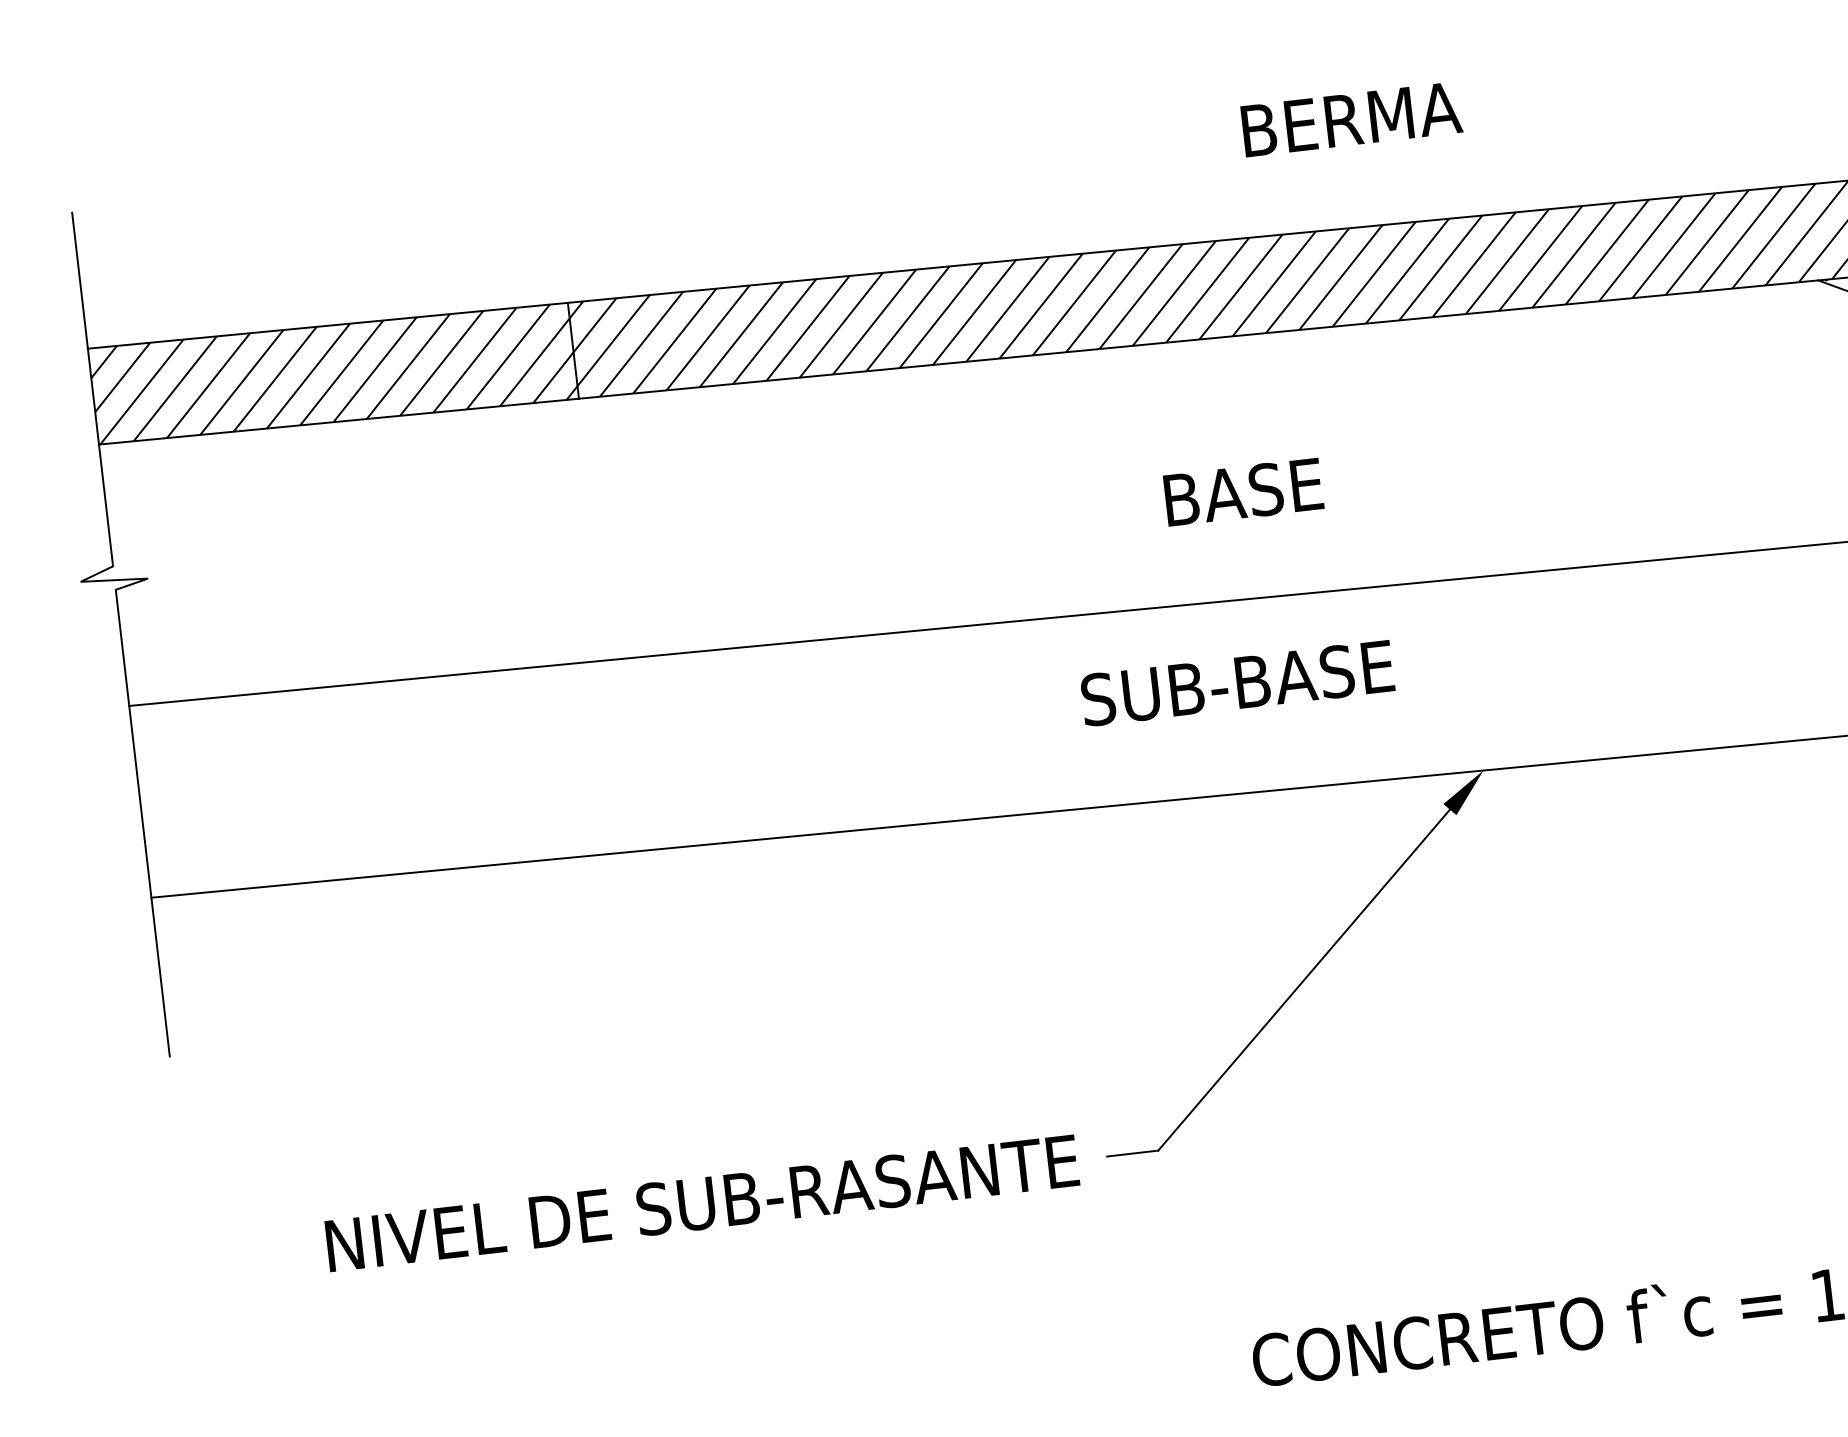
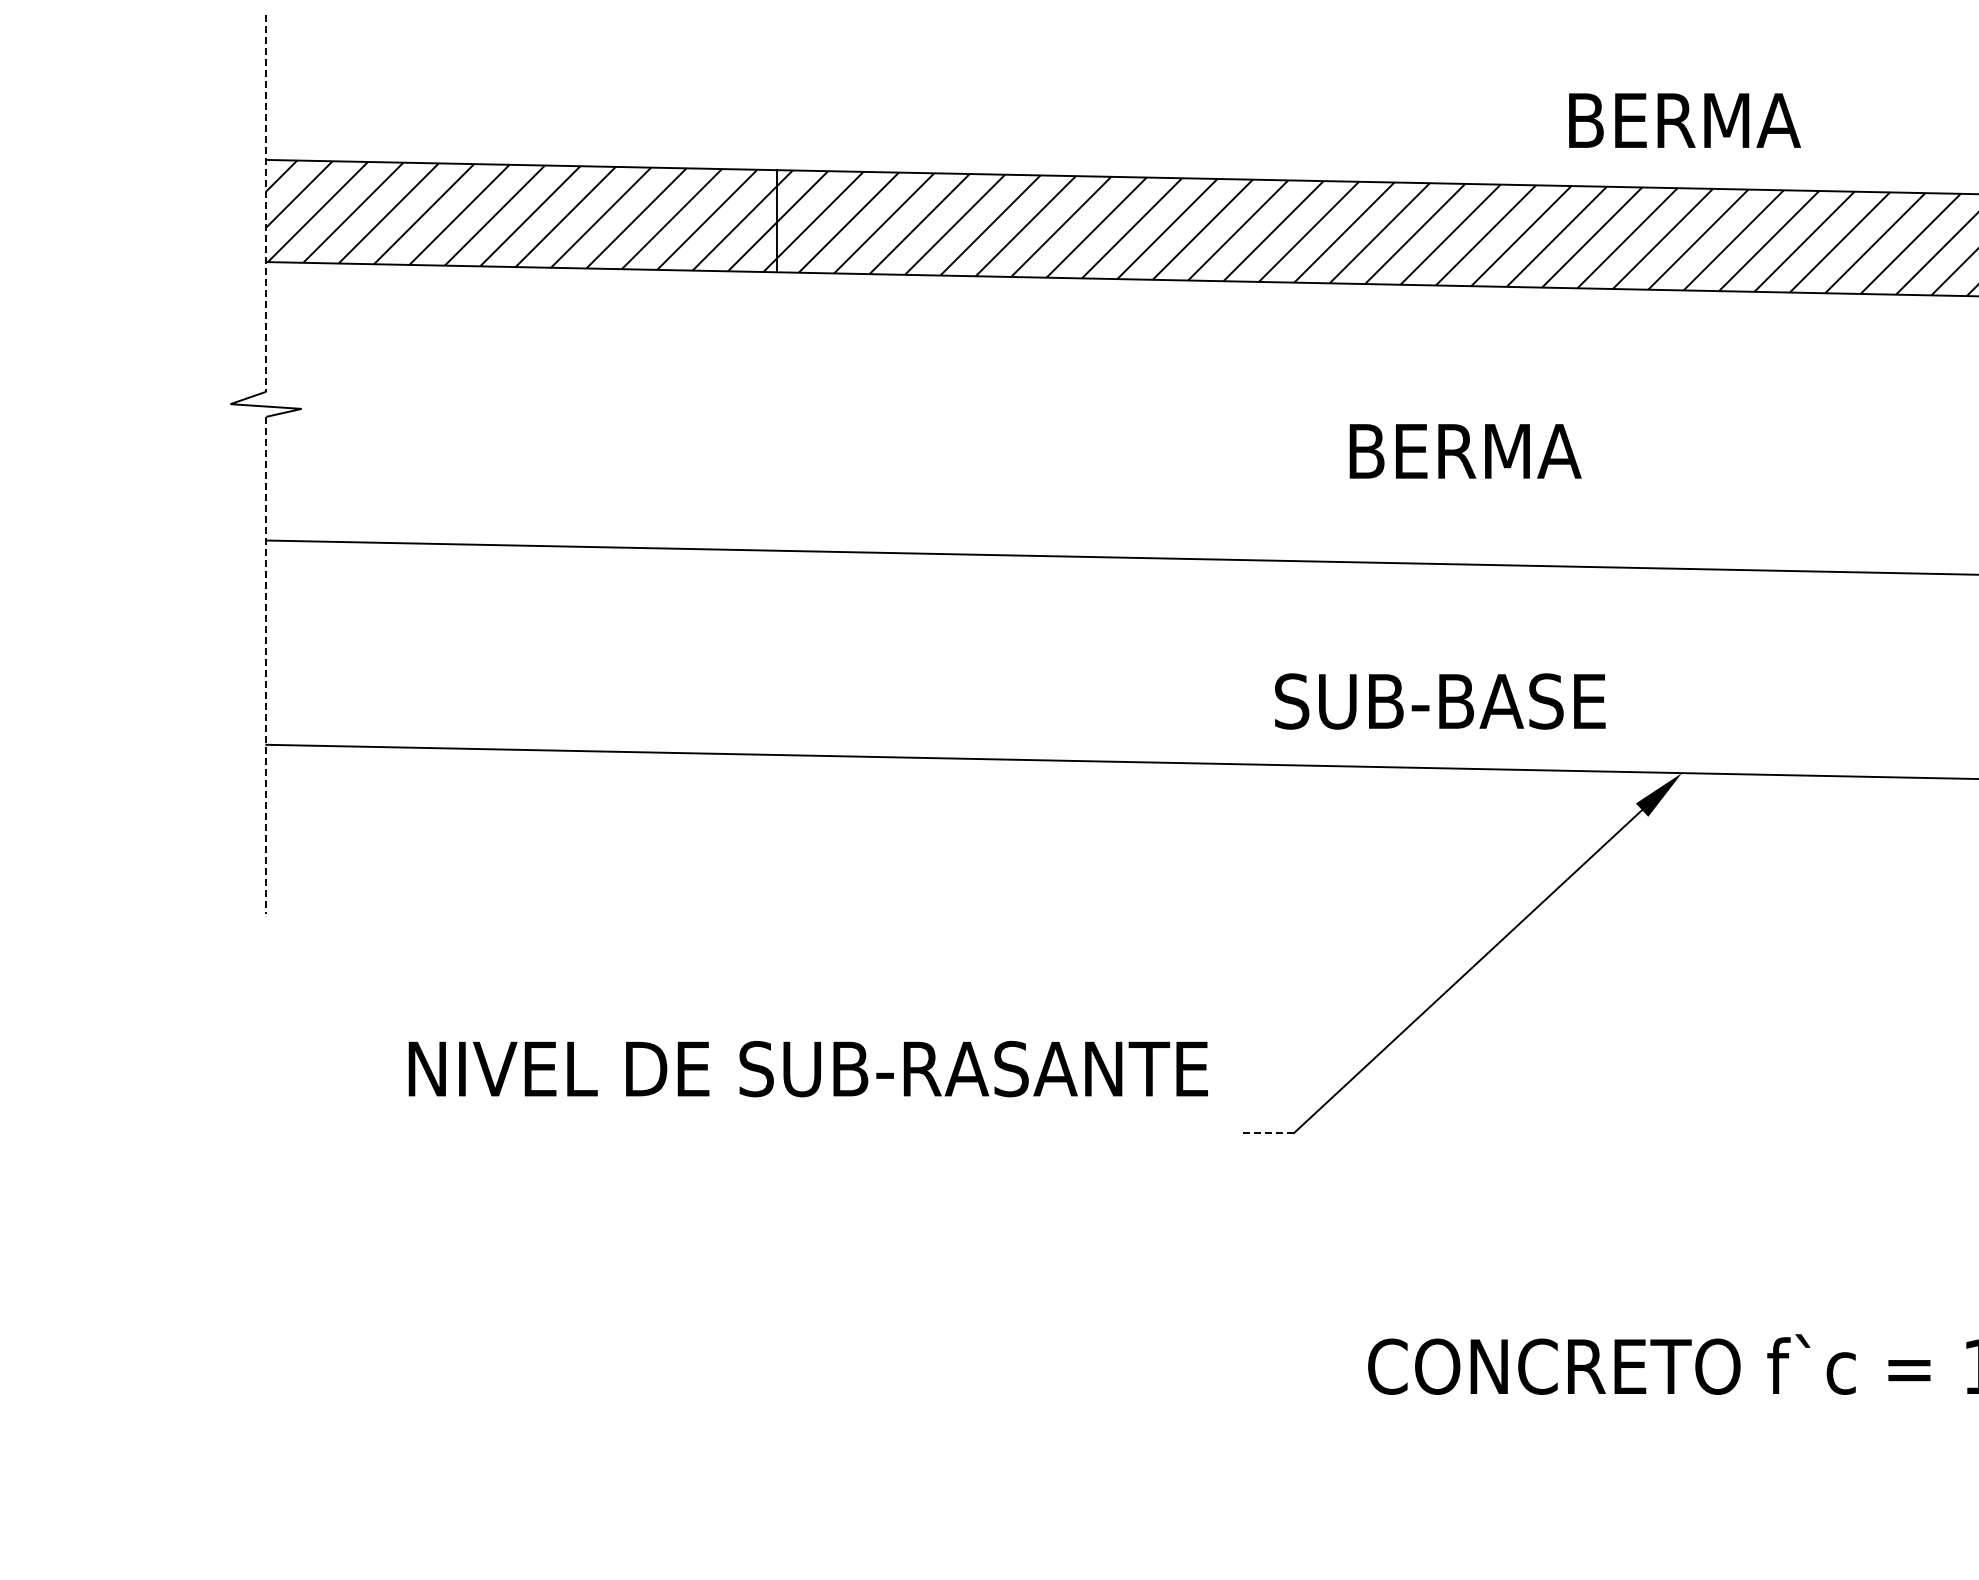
text: (1351, 119) -> (1684, 120), moved
line: (92, 389) -> (266, 203), solid -> dashed
text: (1245, 492) -> (1465, 451), BASE -> BERMA
text: (1237, 683) -> (1440, 701), moved
line: (142, 823) -> (266, 665), solid -> dashed
line: (1132, 1153) -> (1266, 1133), solid -> dashed
text: (701, 1203) -> (807, 1069), moved

